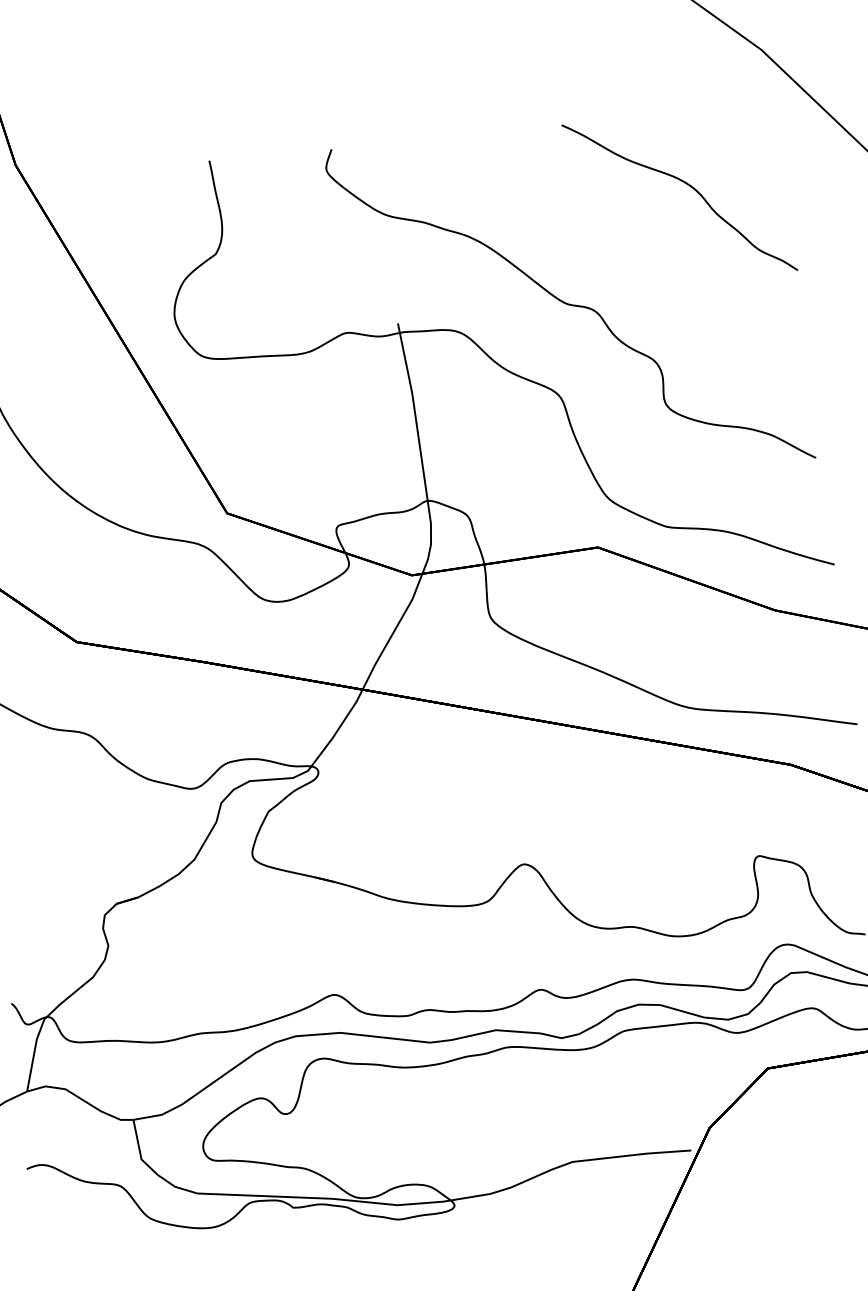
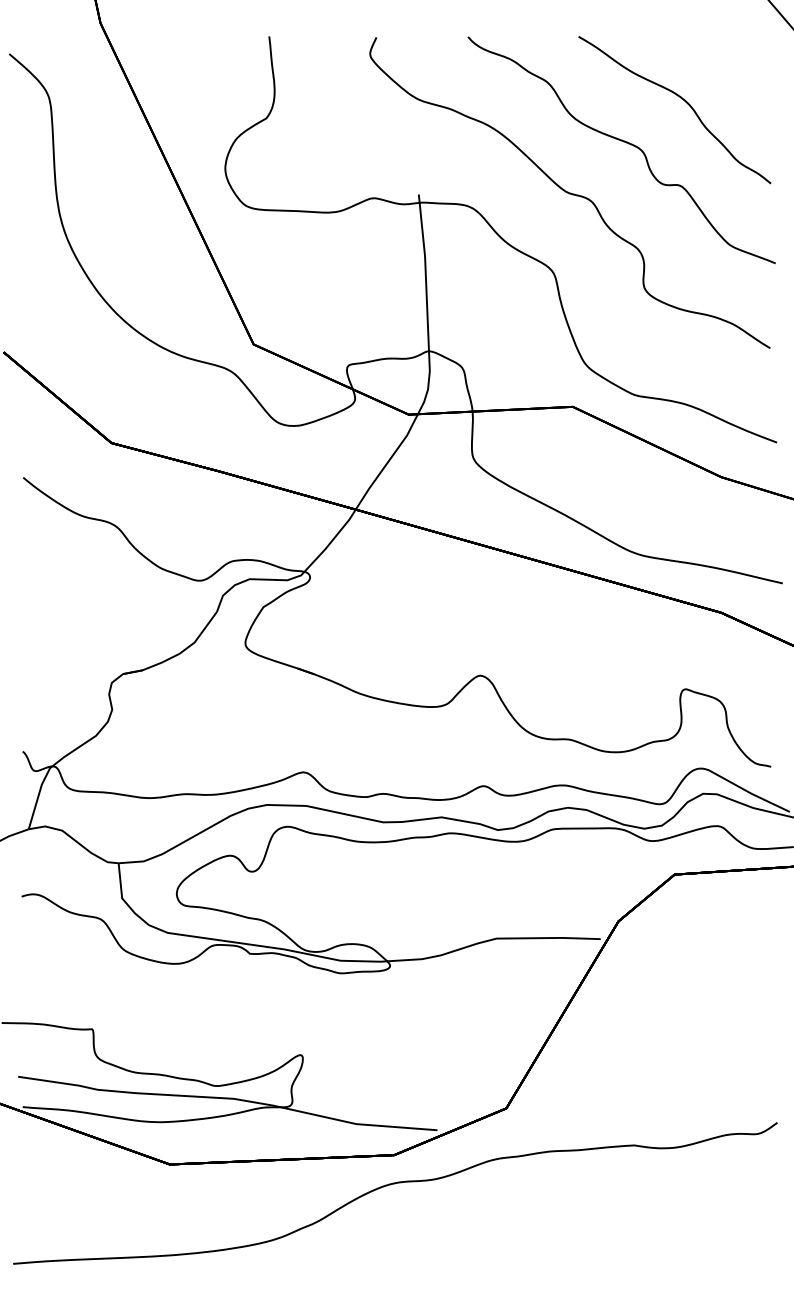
part: (625, 240) -> (623, 142), added

